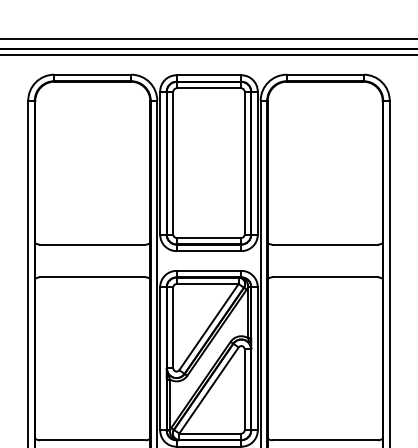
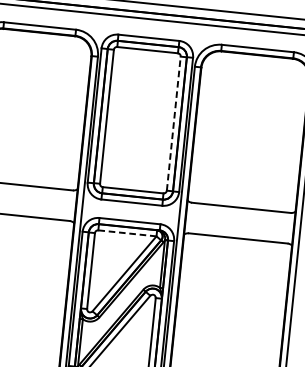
line: (244, 163) -> (173, 123), solid -> dashed
line: (207, 284) -> (127, 233), solid -> dashed

